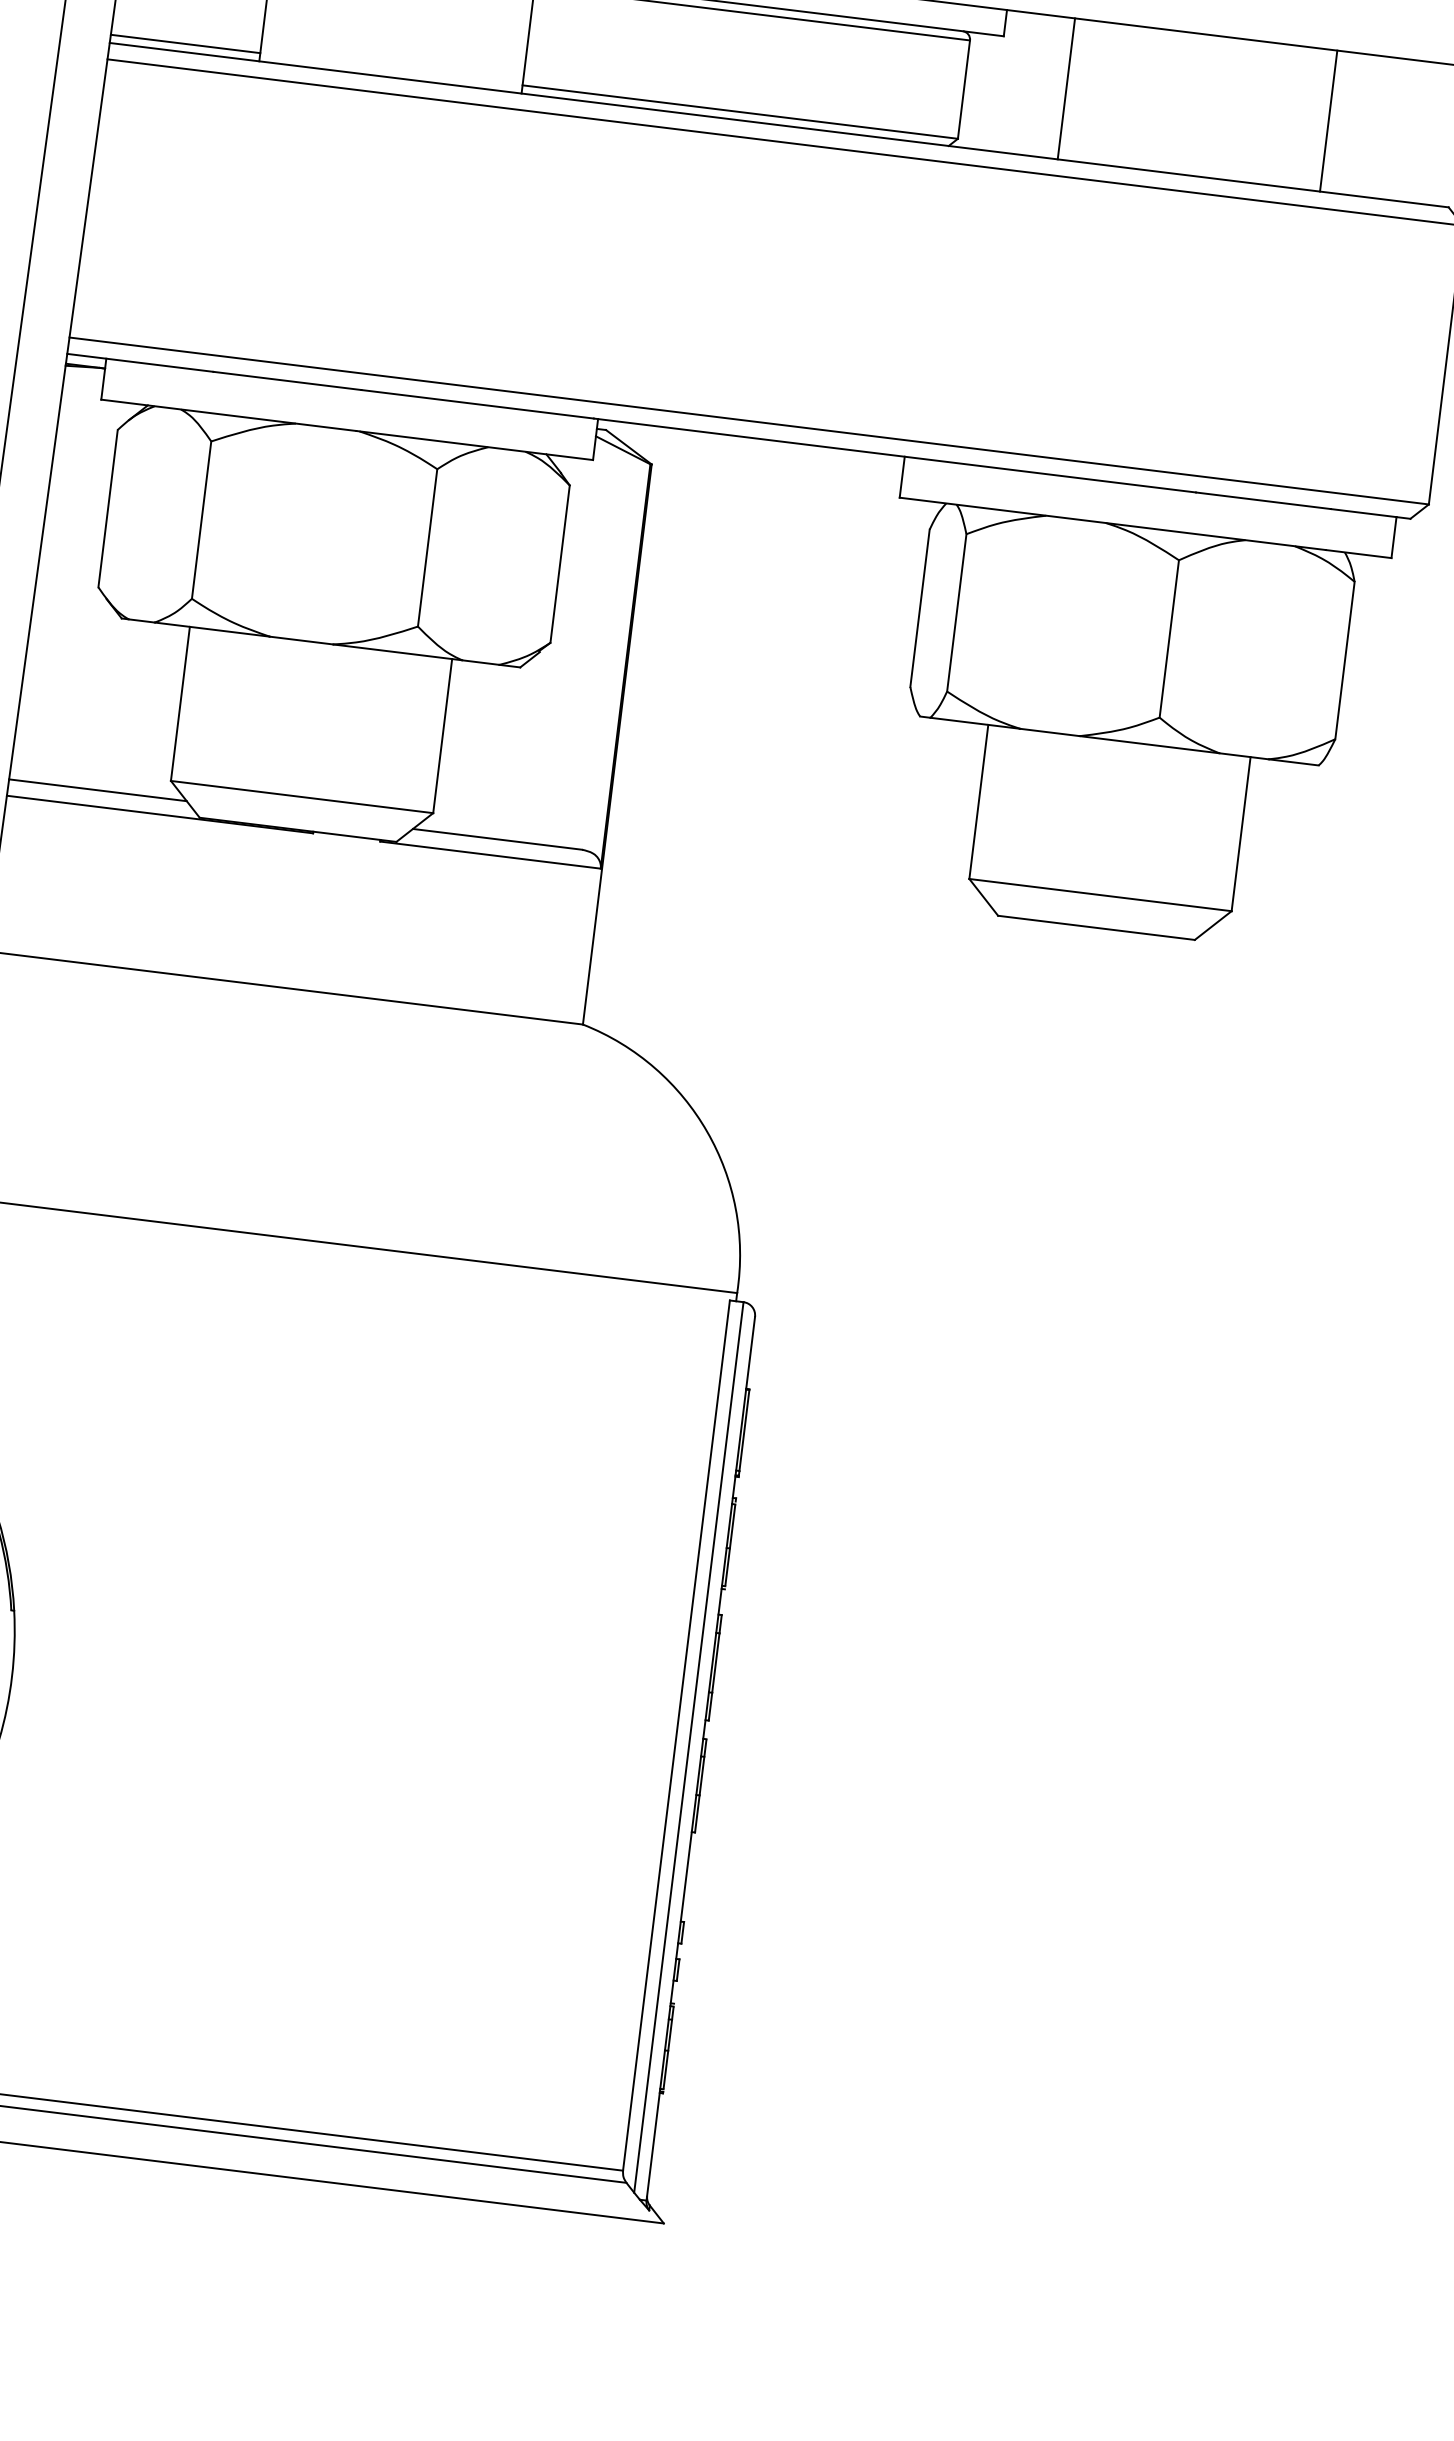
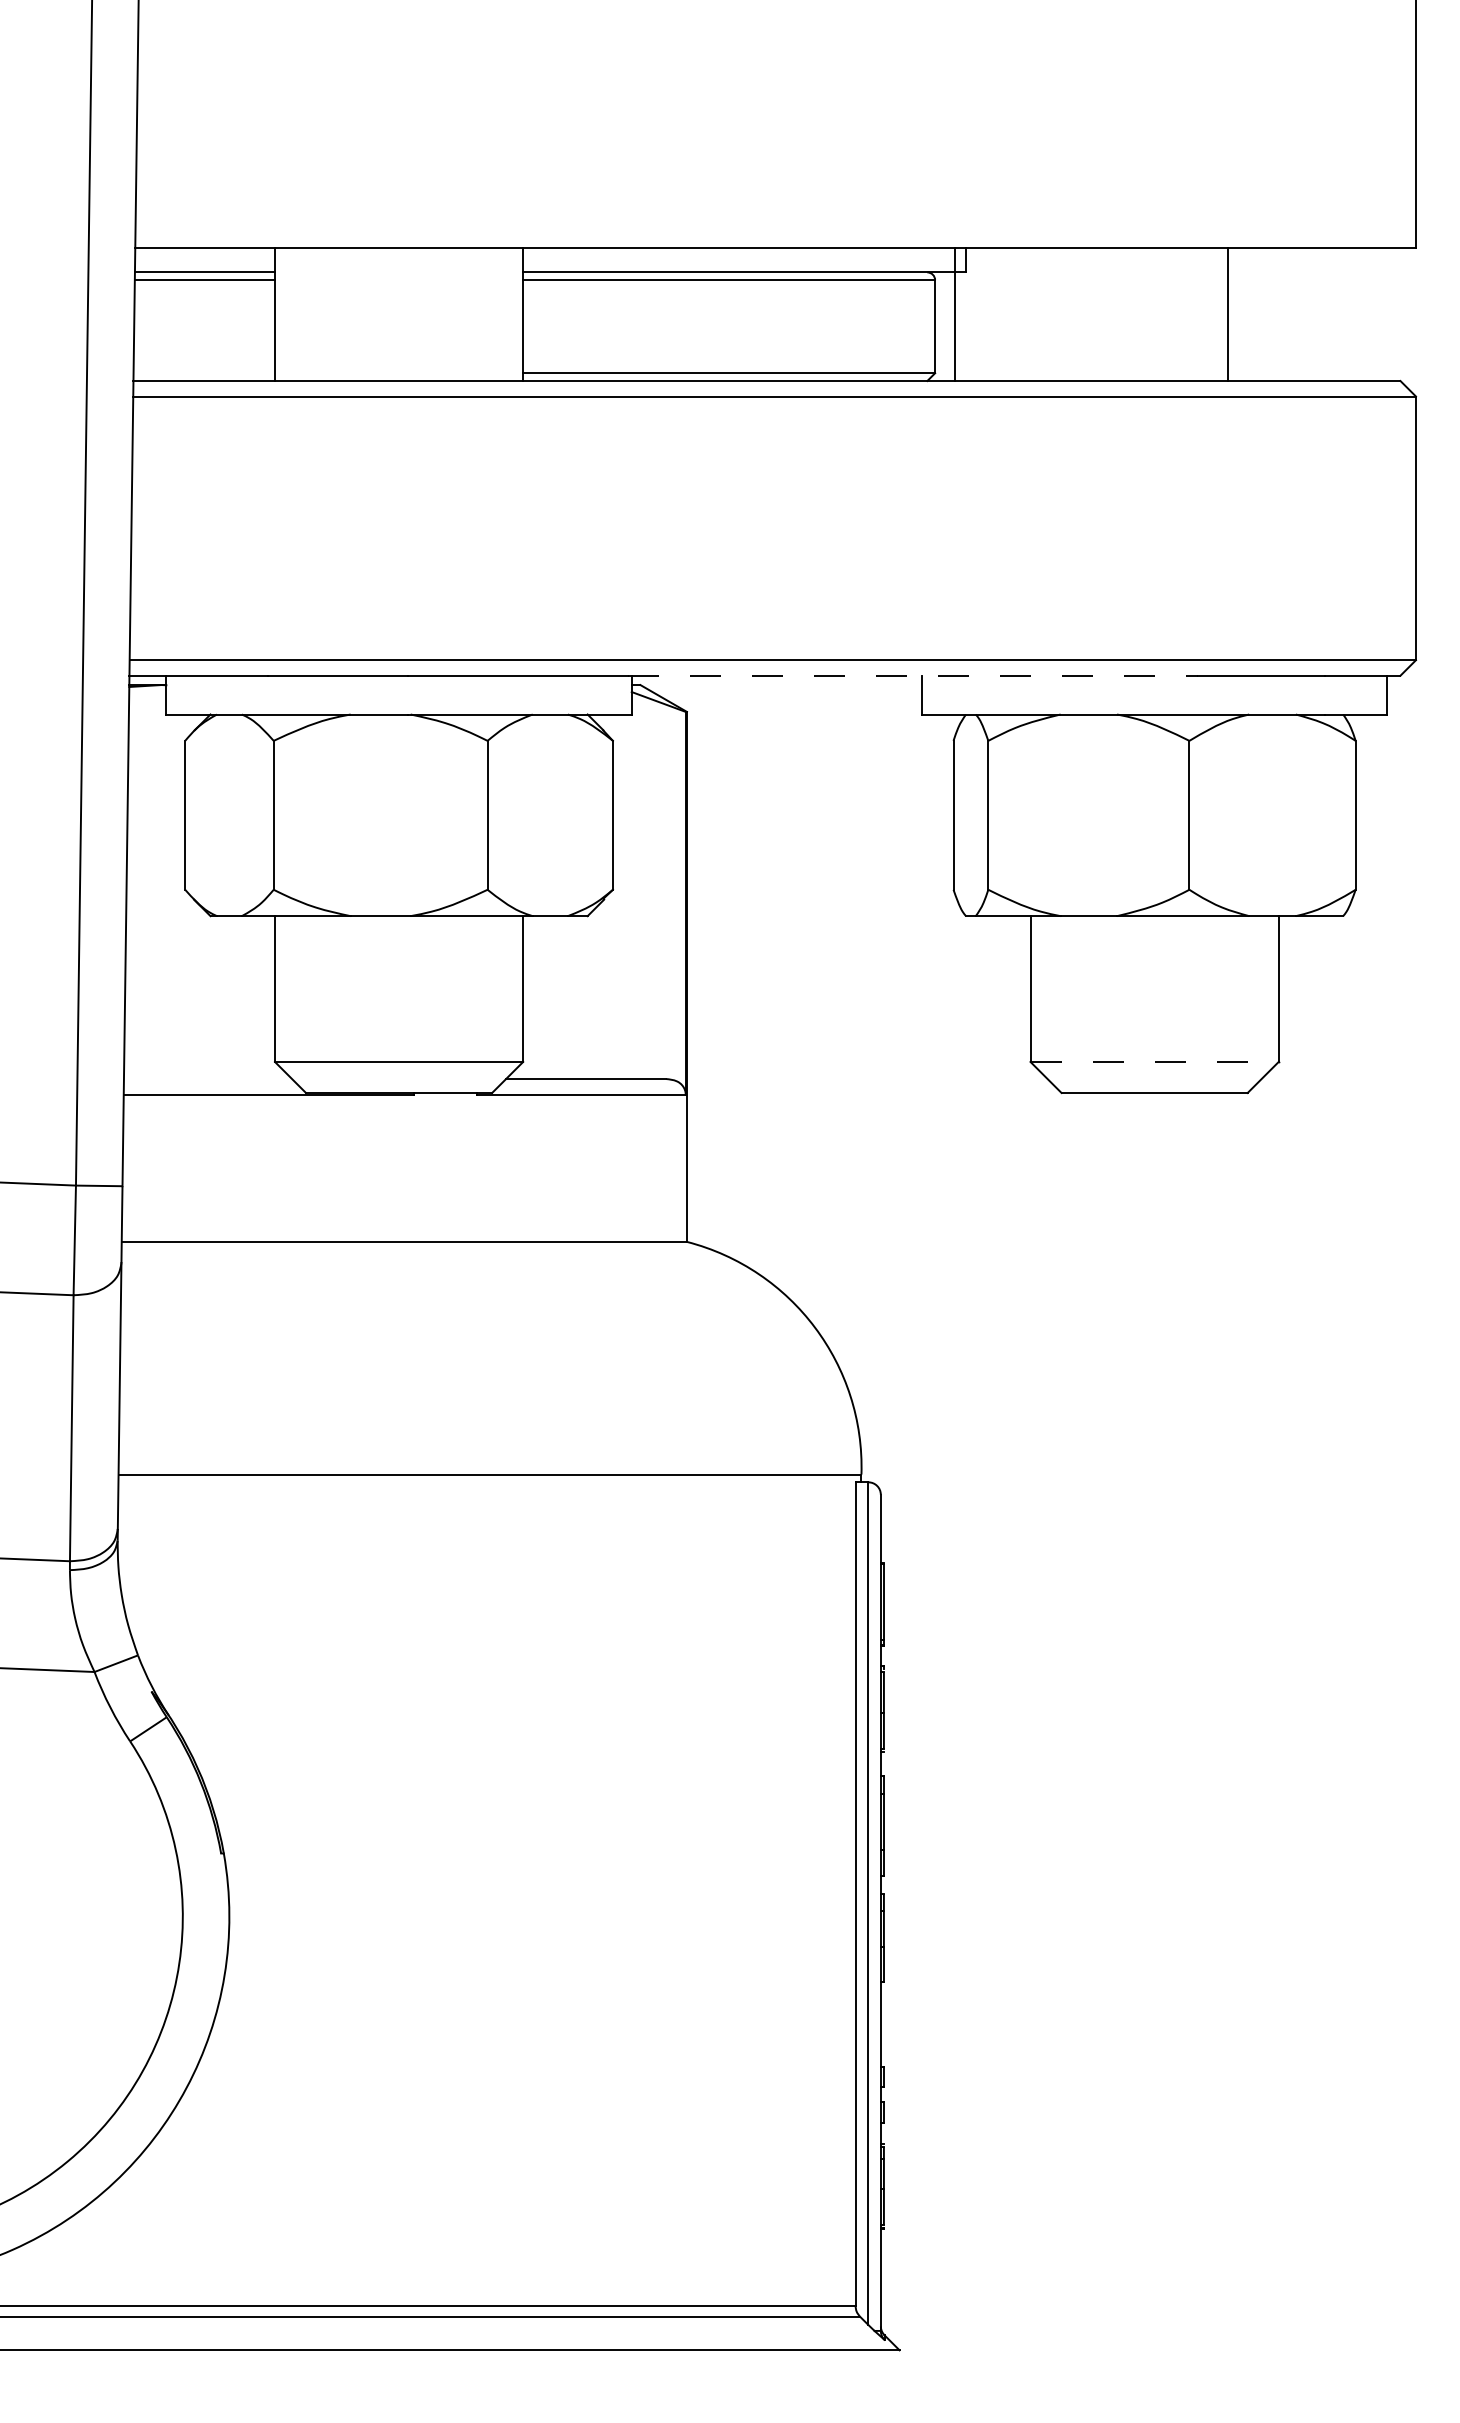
line: (184, 44) -> (203, 373), removed
line: (1066, 89) -> (954, 314), moved
line: (1328, 121) -> (1227, 314), moved
line: (894, 455) -> (912, 675), solid -> dashed
line: (97, 790) -> (207, 1079), removed
line: (1101, 894) -> (1155, 1061), solid -> dashed

